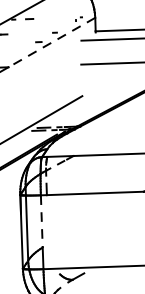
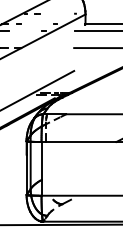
line: (50, 42) -> (52, 31), dashed -> solid
line: (41, 220) -> (41, 160), dashed -> solid

